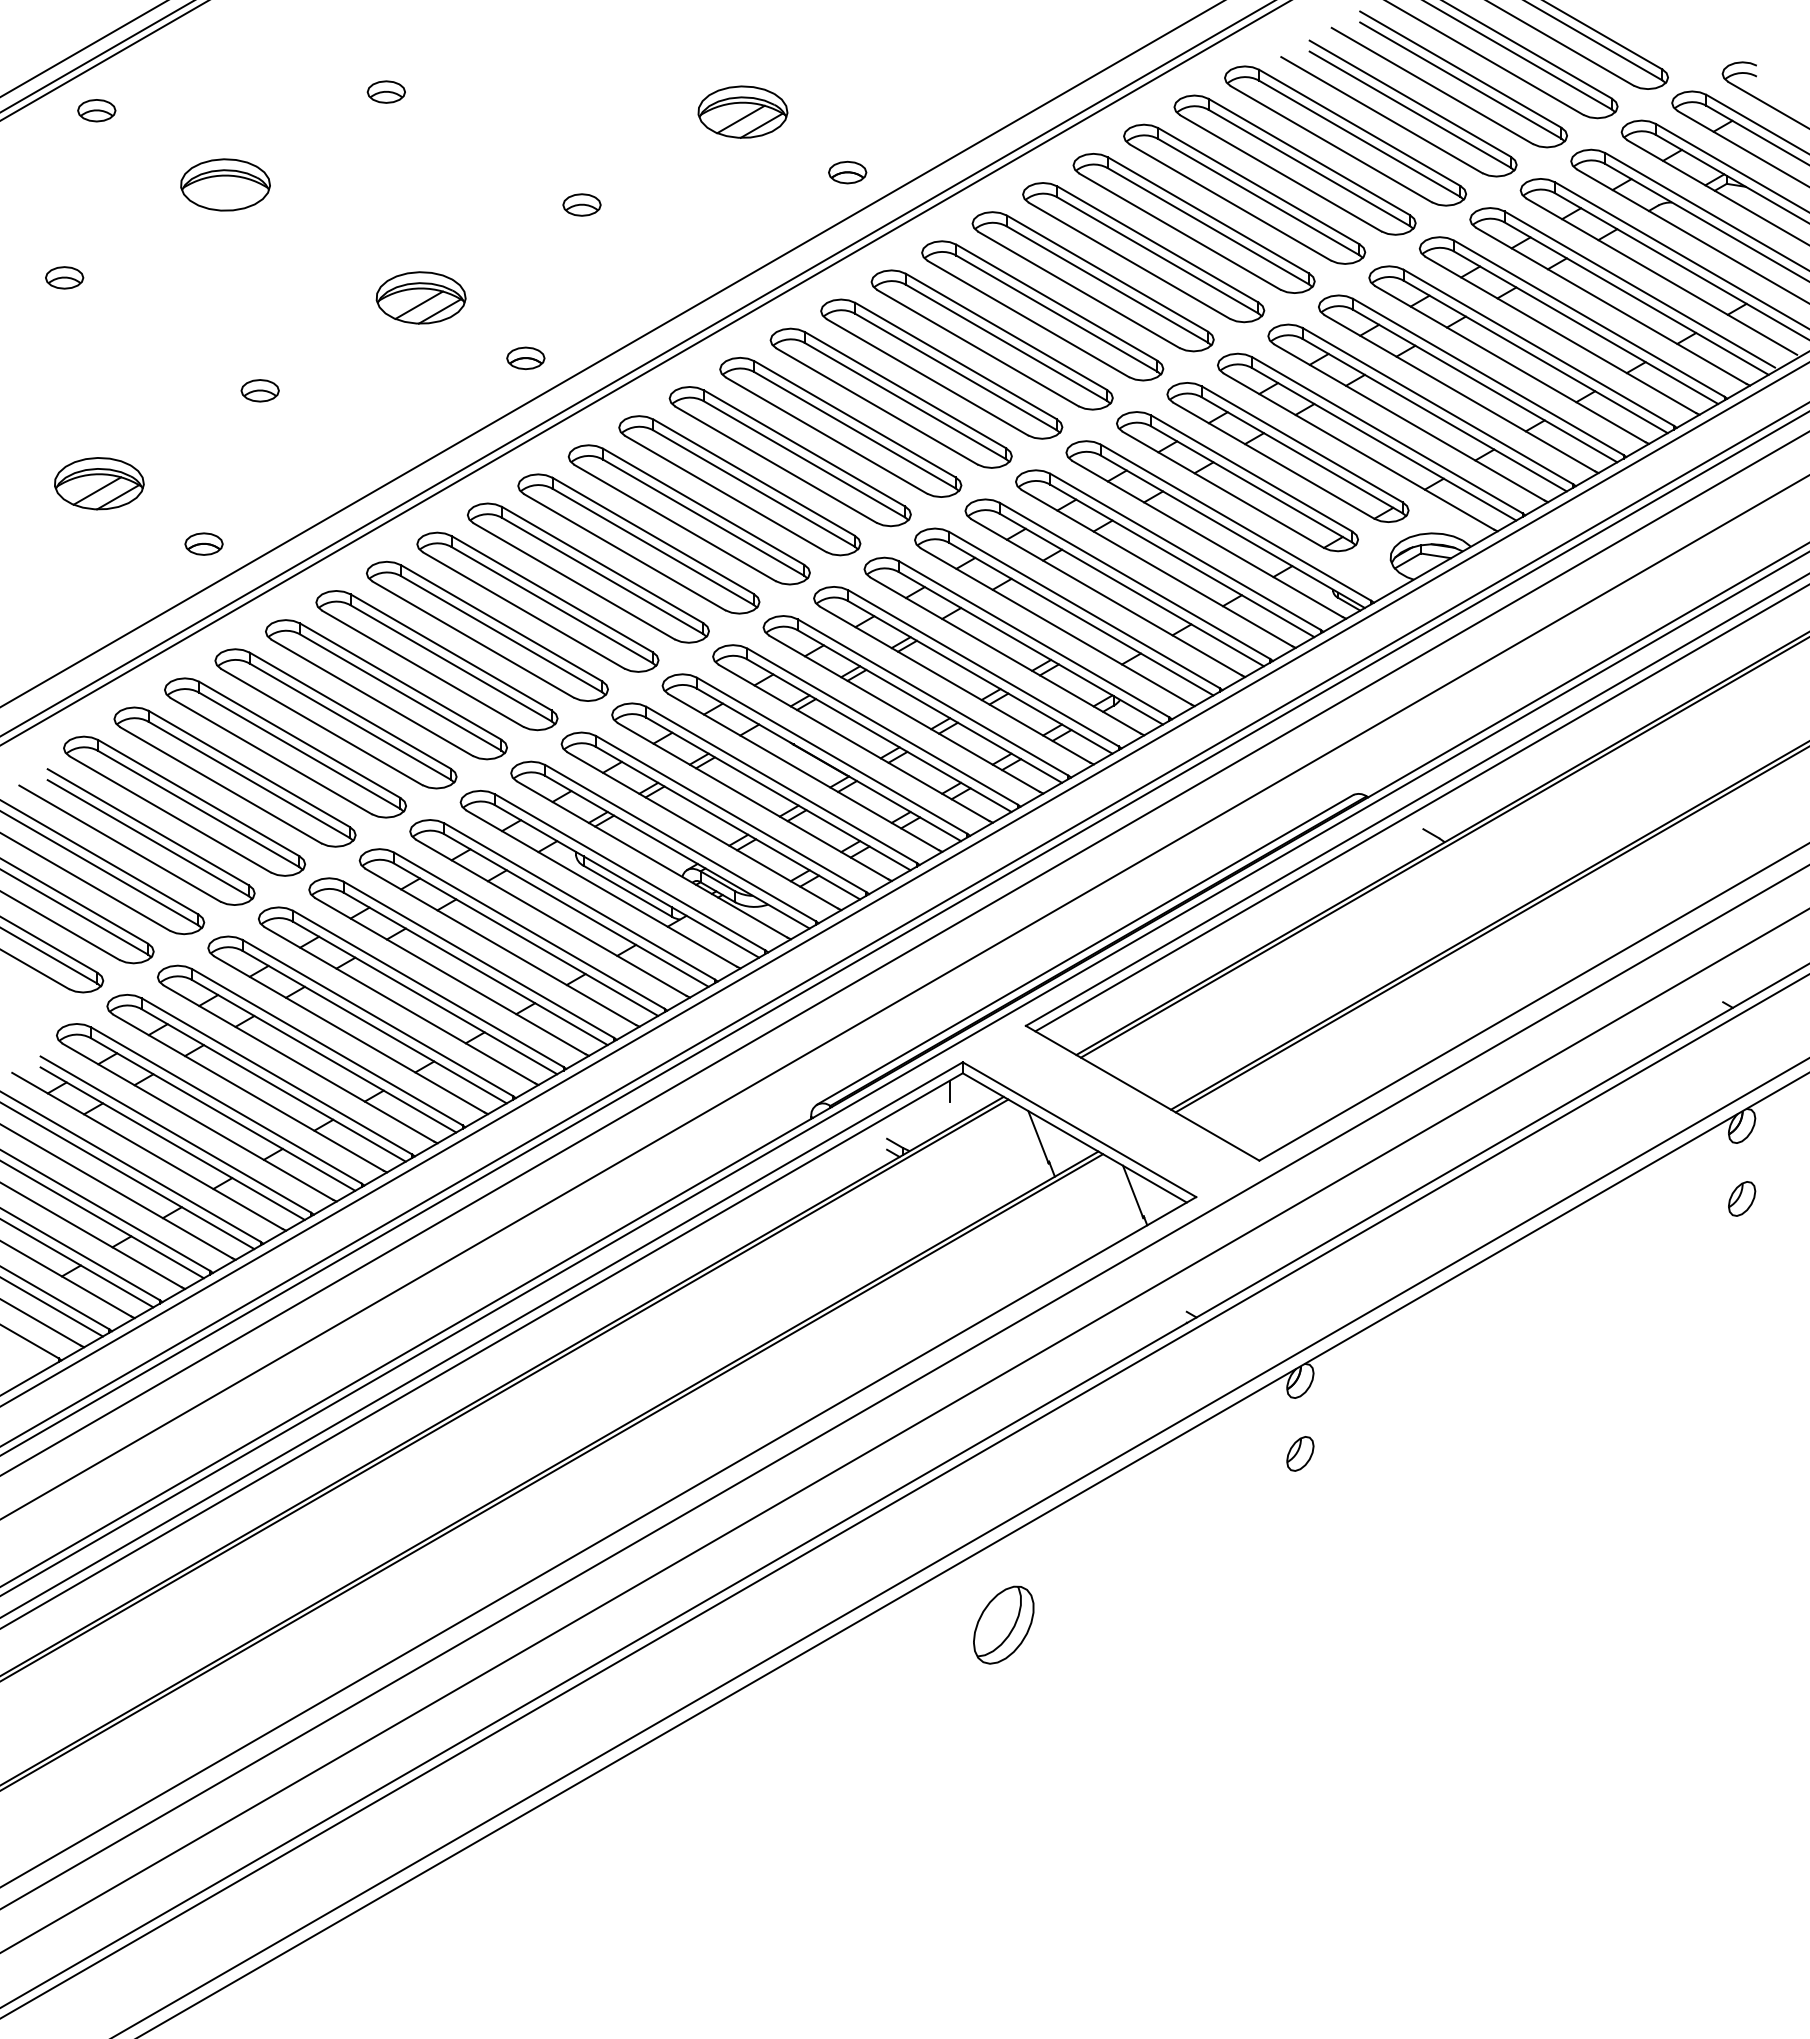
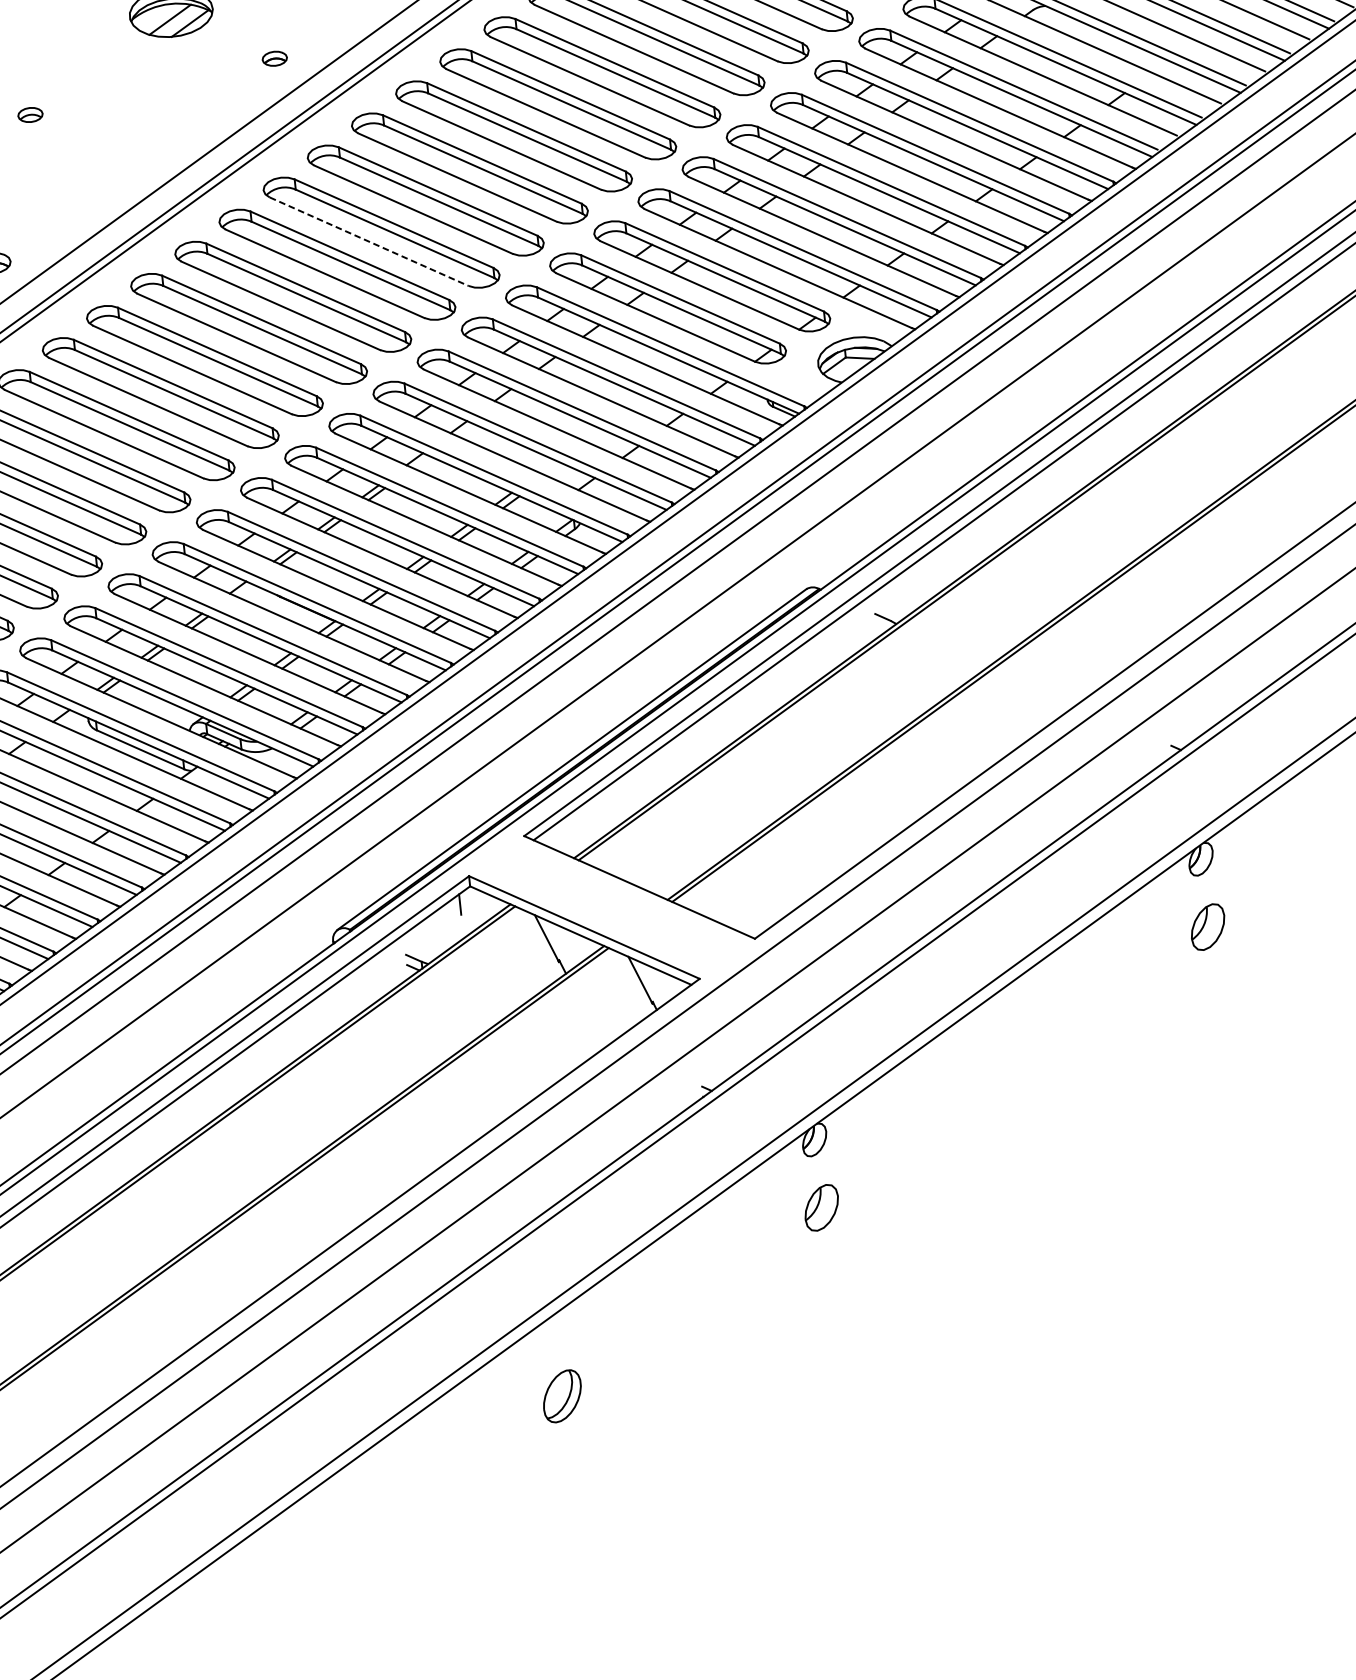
part: (847, 172) -> (274, 58), size x0.7
part: (581, 204) -> (29, 114), size x0.7
line: (927, 377) -> (369, 241), solid -> dashed
part: (1742, 1198) -> (1208, 926), size x1.4
part: (1300, 1453) -> (821, 1207), size x1.4
part: (1003, 1624) -> (562, 1395), size x0.7

